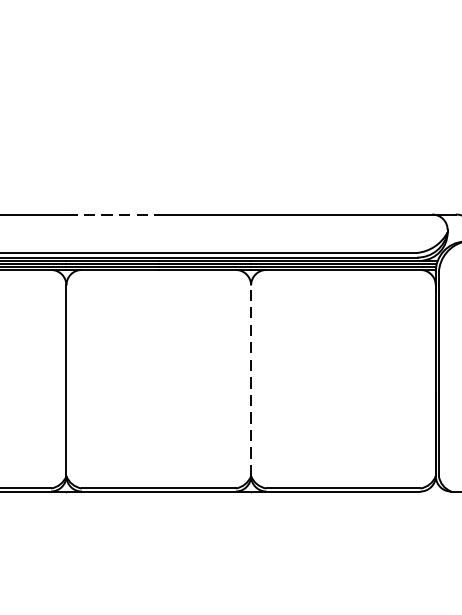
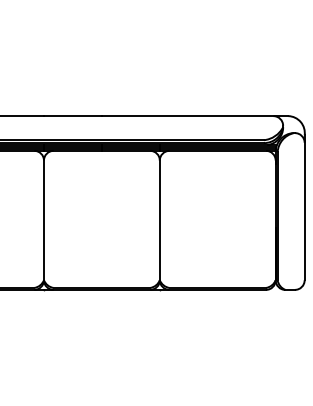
line: (111, 215) -> (72, 116), dashed -> solid
line: (250, 380) -> (159, 220), dashed -> solid

